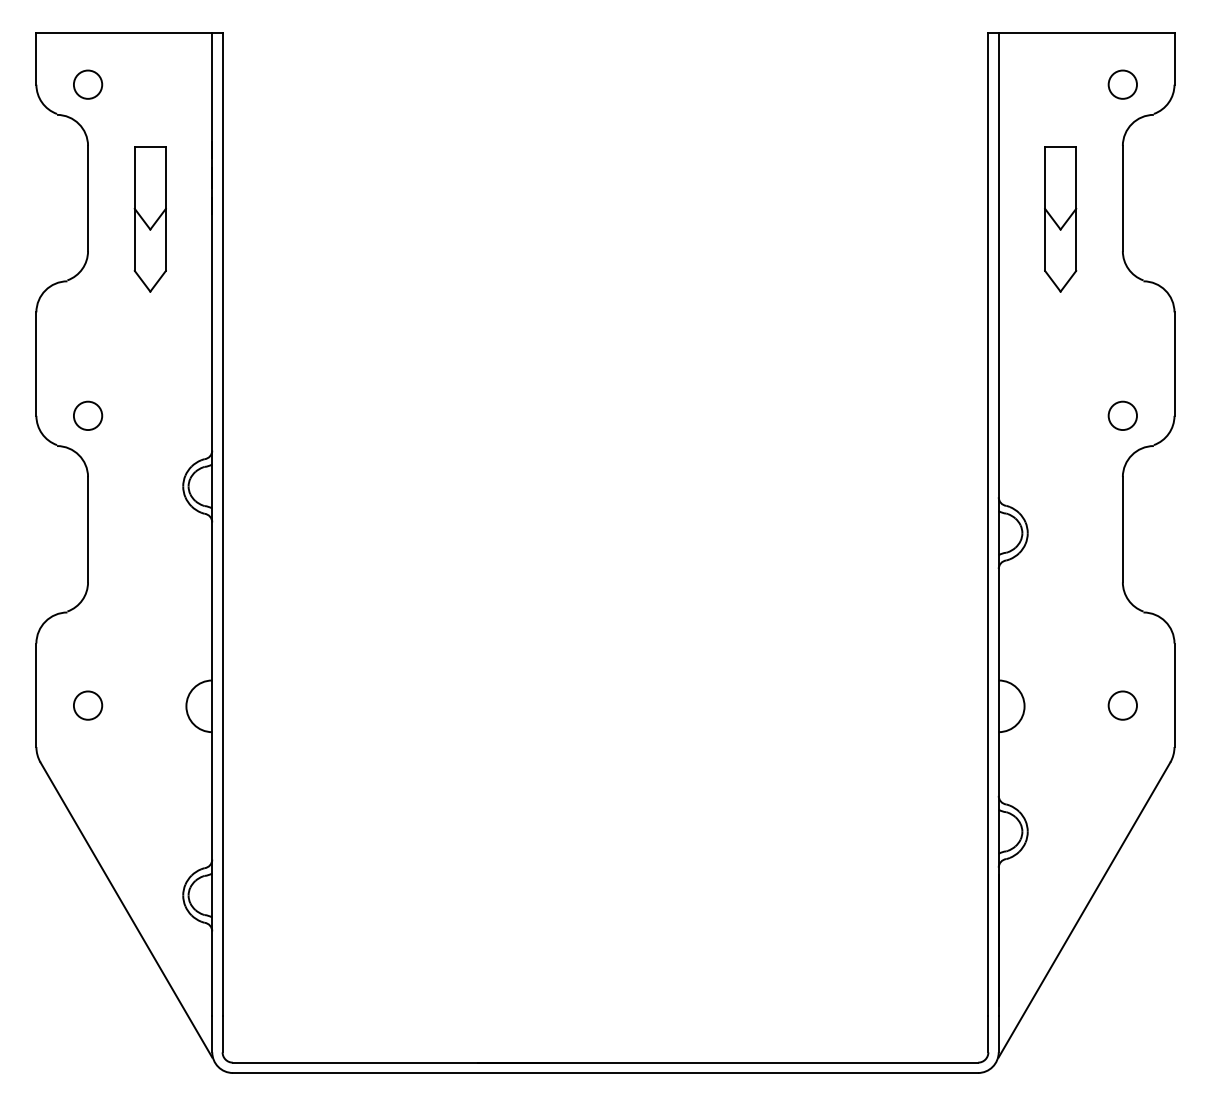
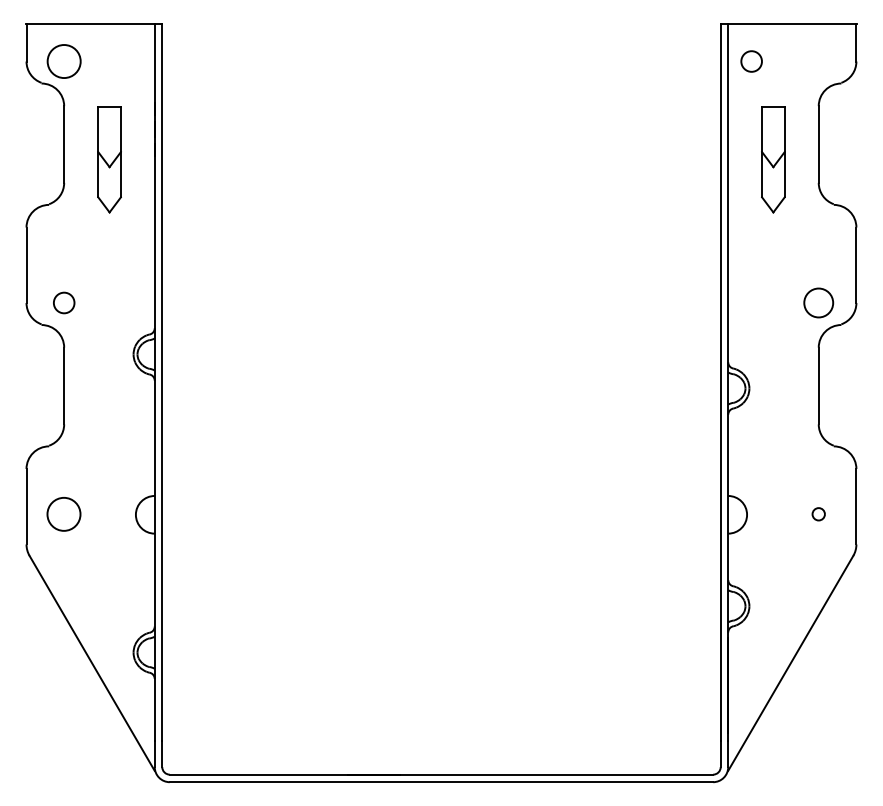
circle: (87, 84) -> (63, 61), size x1.6
circle: (1122, 84) -> (751, 61), moved
circle: (1122, 415) -> (818, 302), size x1.4
circle: (88, 705) -> (64, 514), size x1.6
circle: (1122, 705) -> (818, 514), size x0.6

